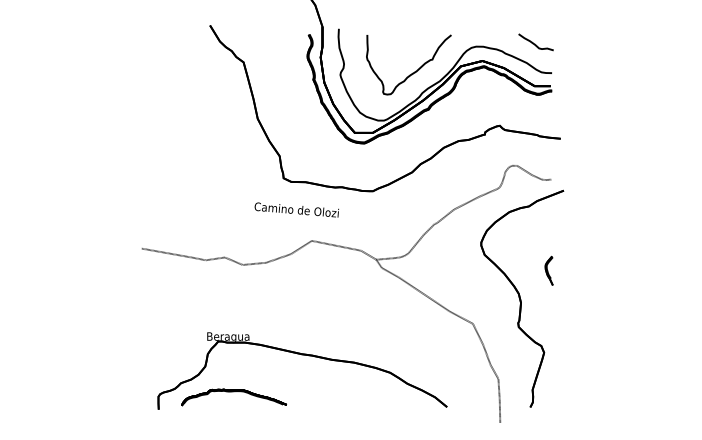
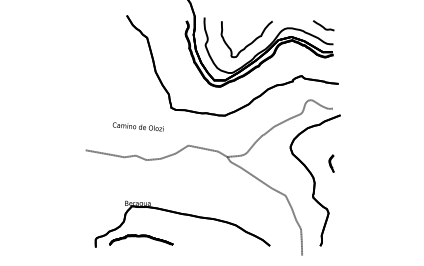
text: (295, 209) -> (137, 126), moved

